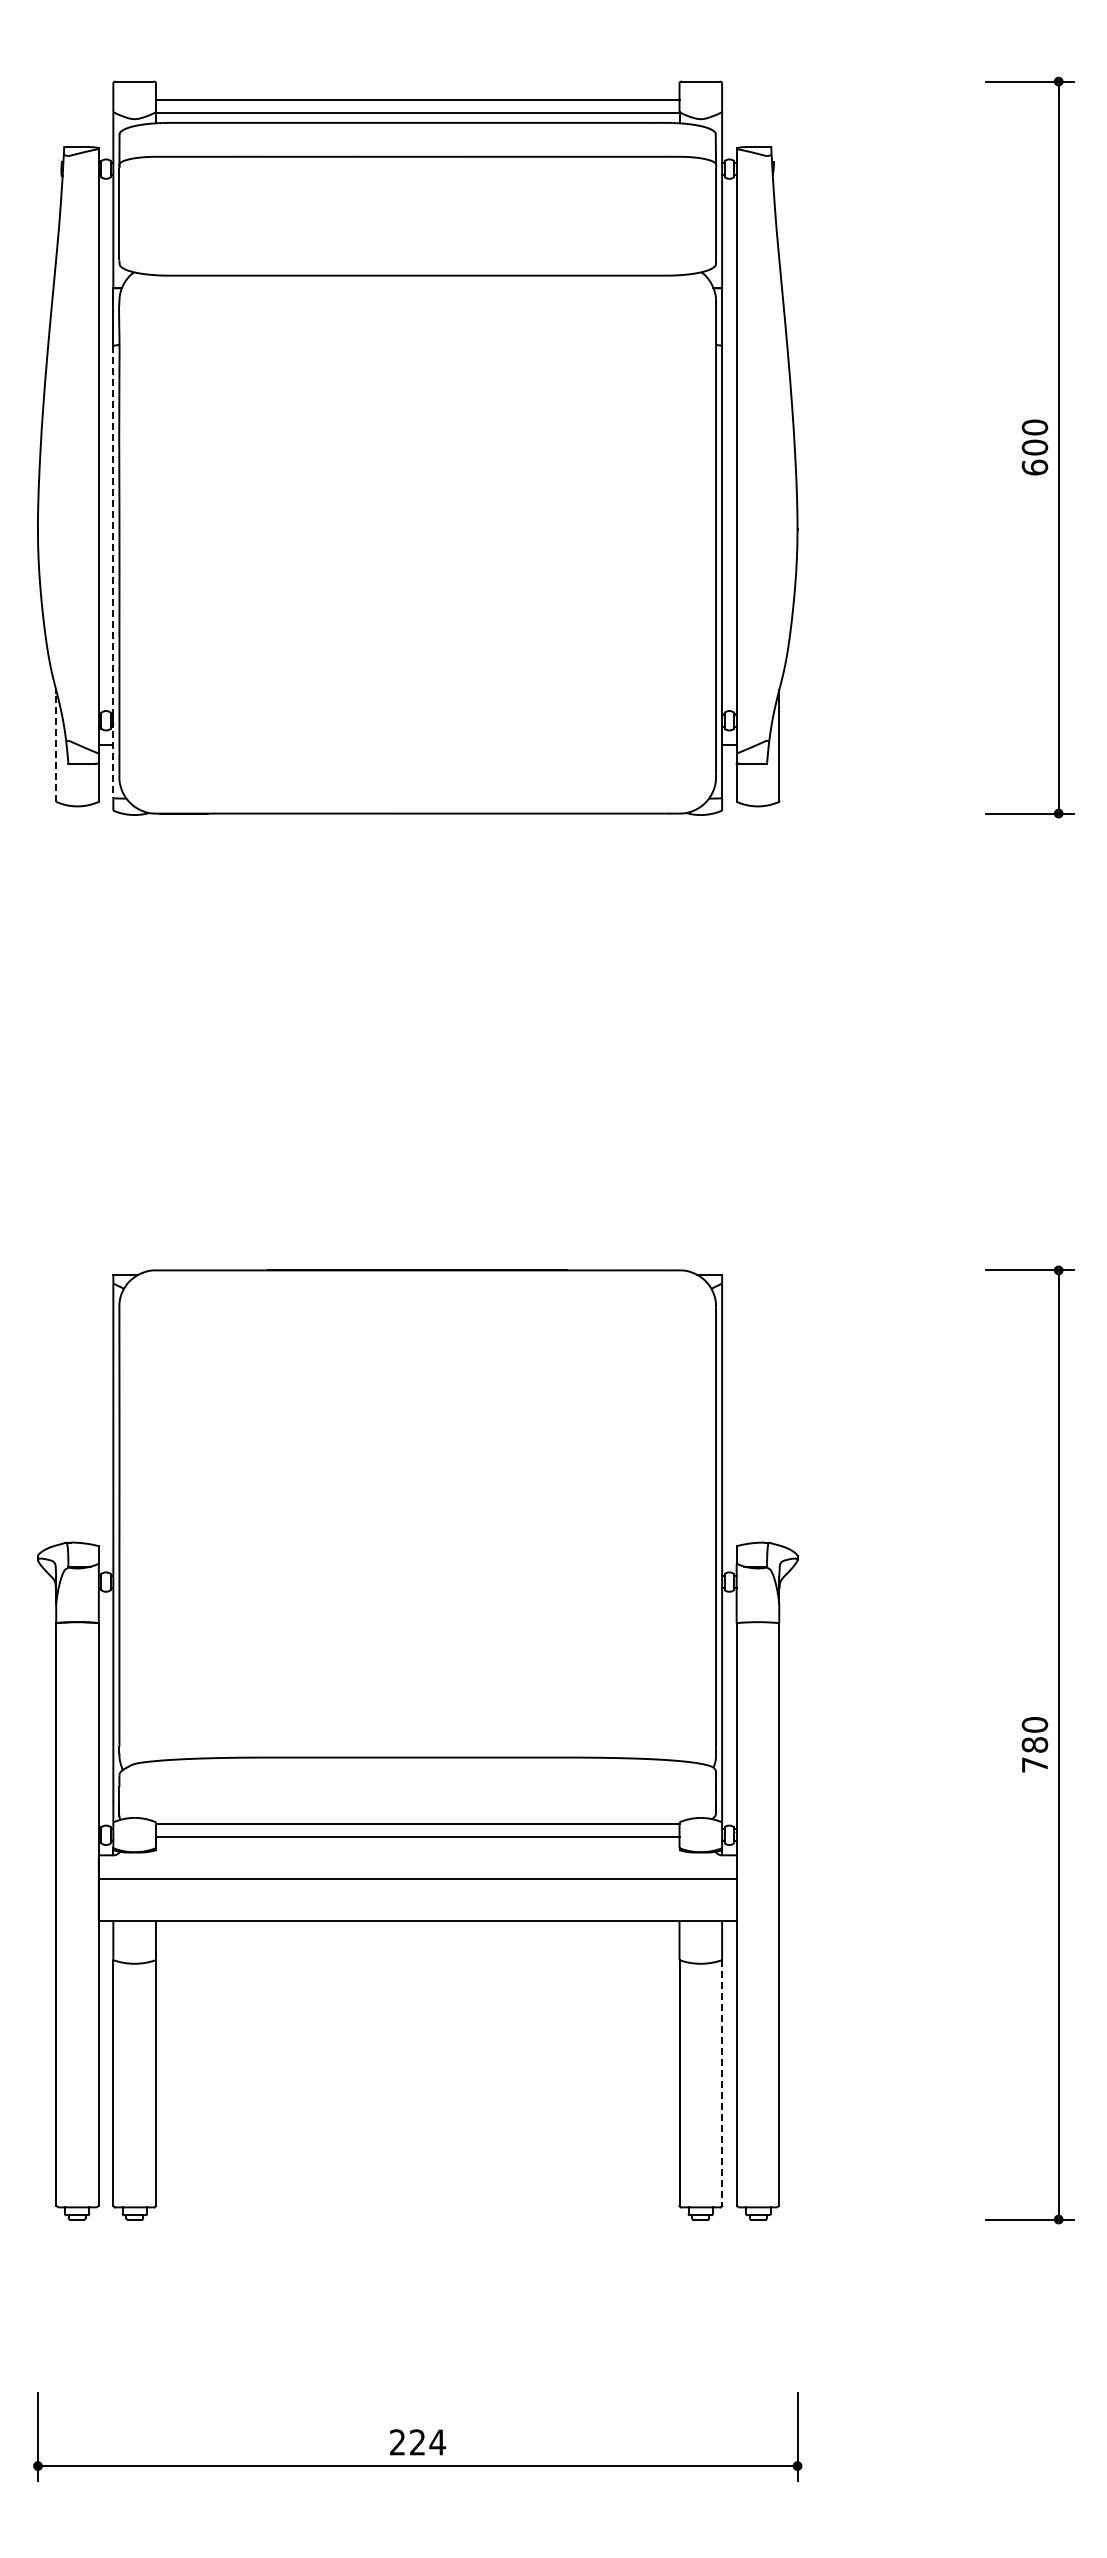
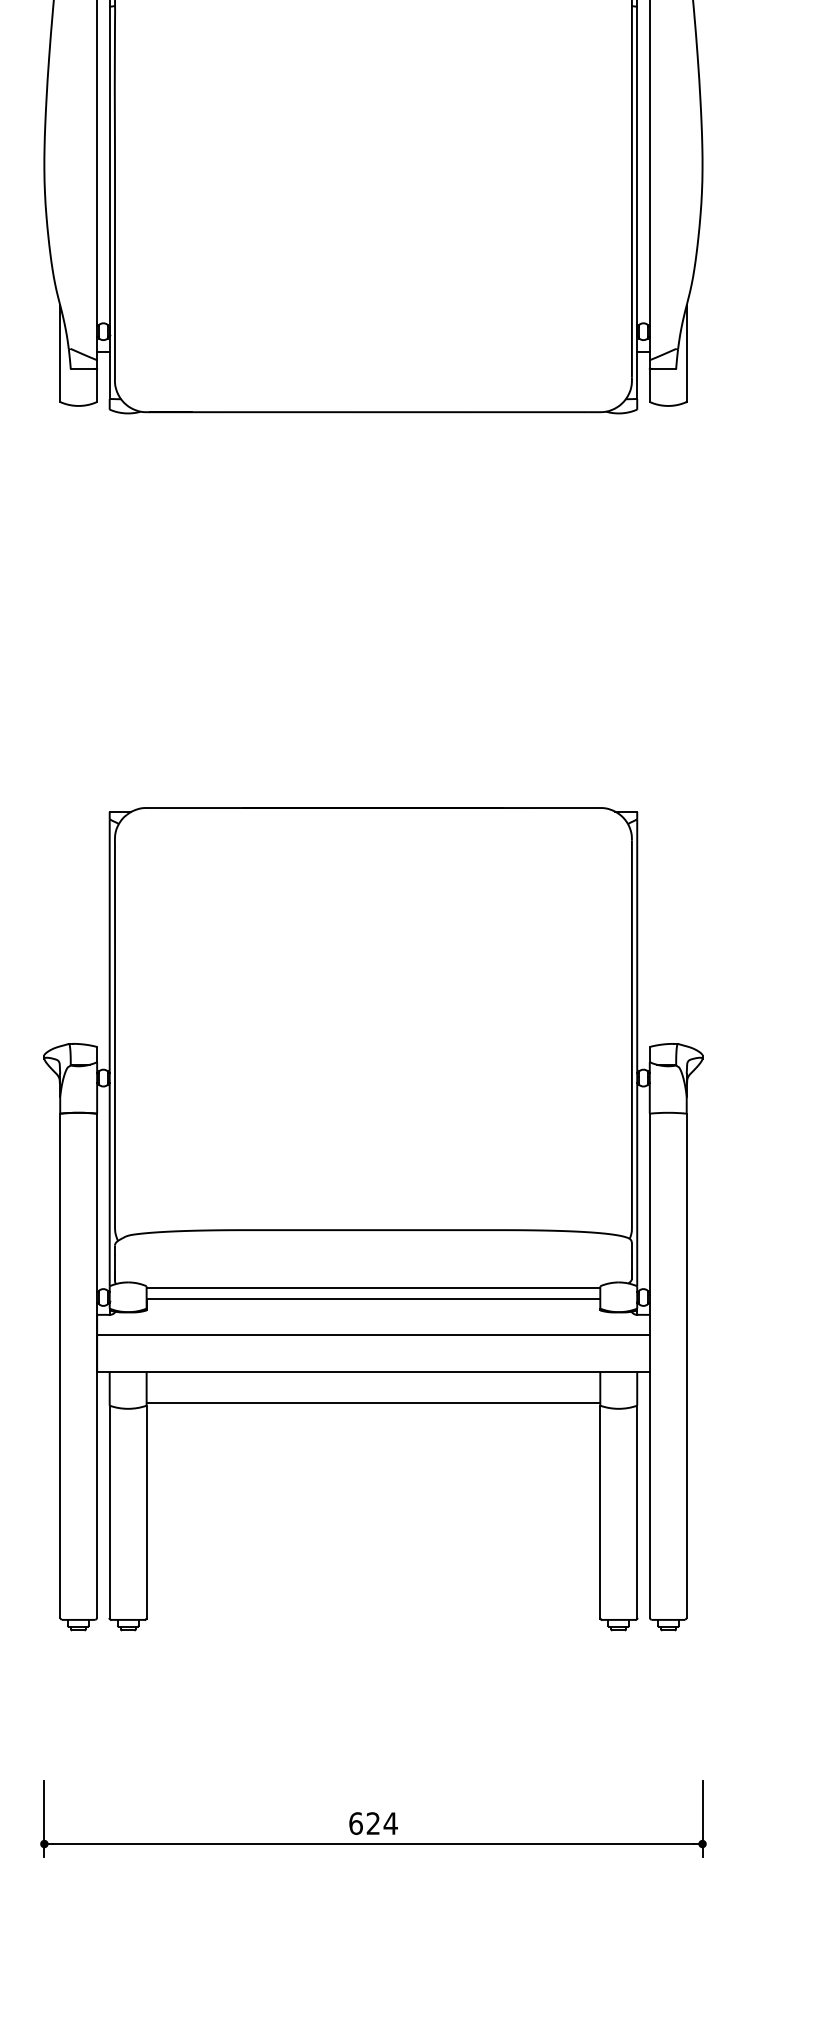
line: (113, 572) -> (109, 203), dashed -> solid
line: (56, 747) -> (60, 354), dashed -> solid
line: (417, 1956) -> (373, 1402), added
line: (722, 2083) -> (637, 1512), dashed -> solid
text: (397, 2442) -> (355, 1823), 224 -> 624

